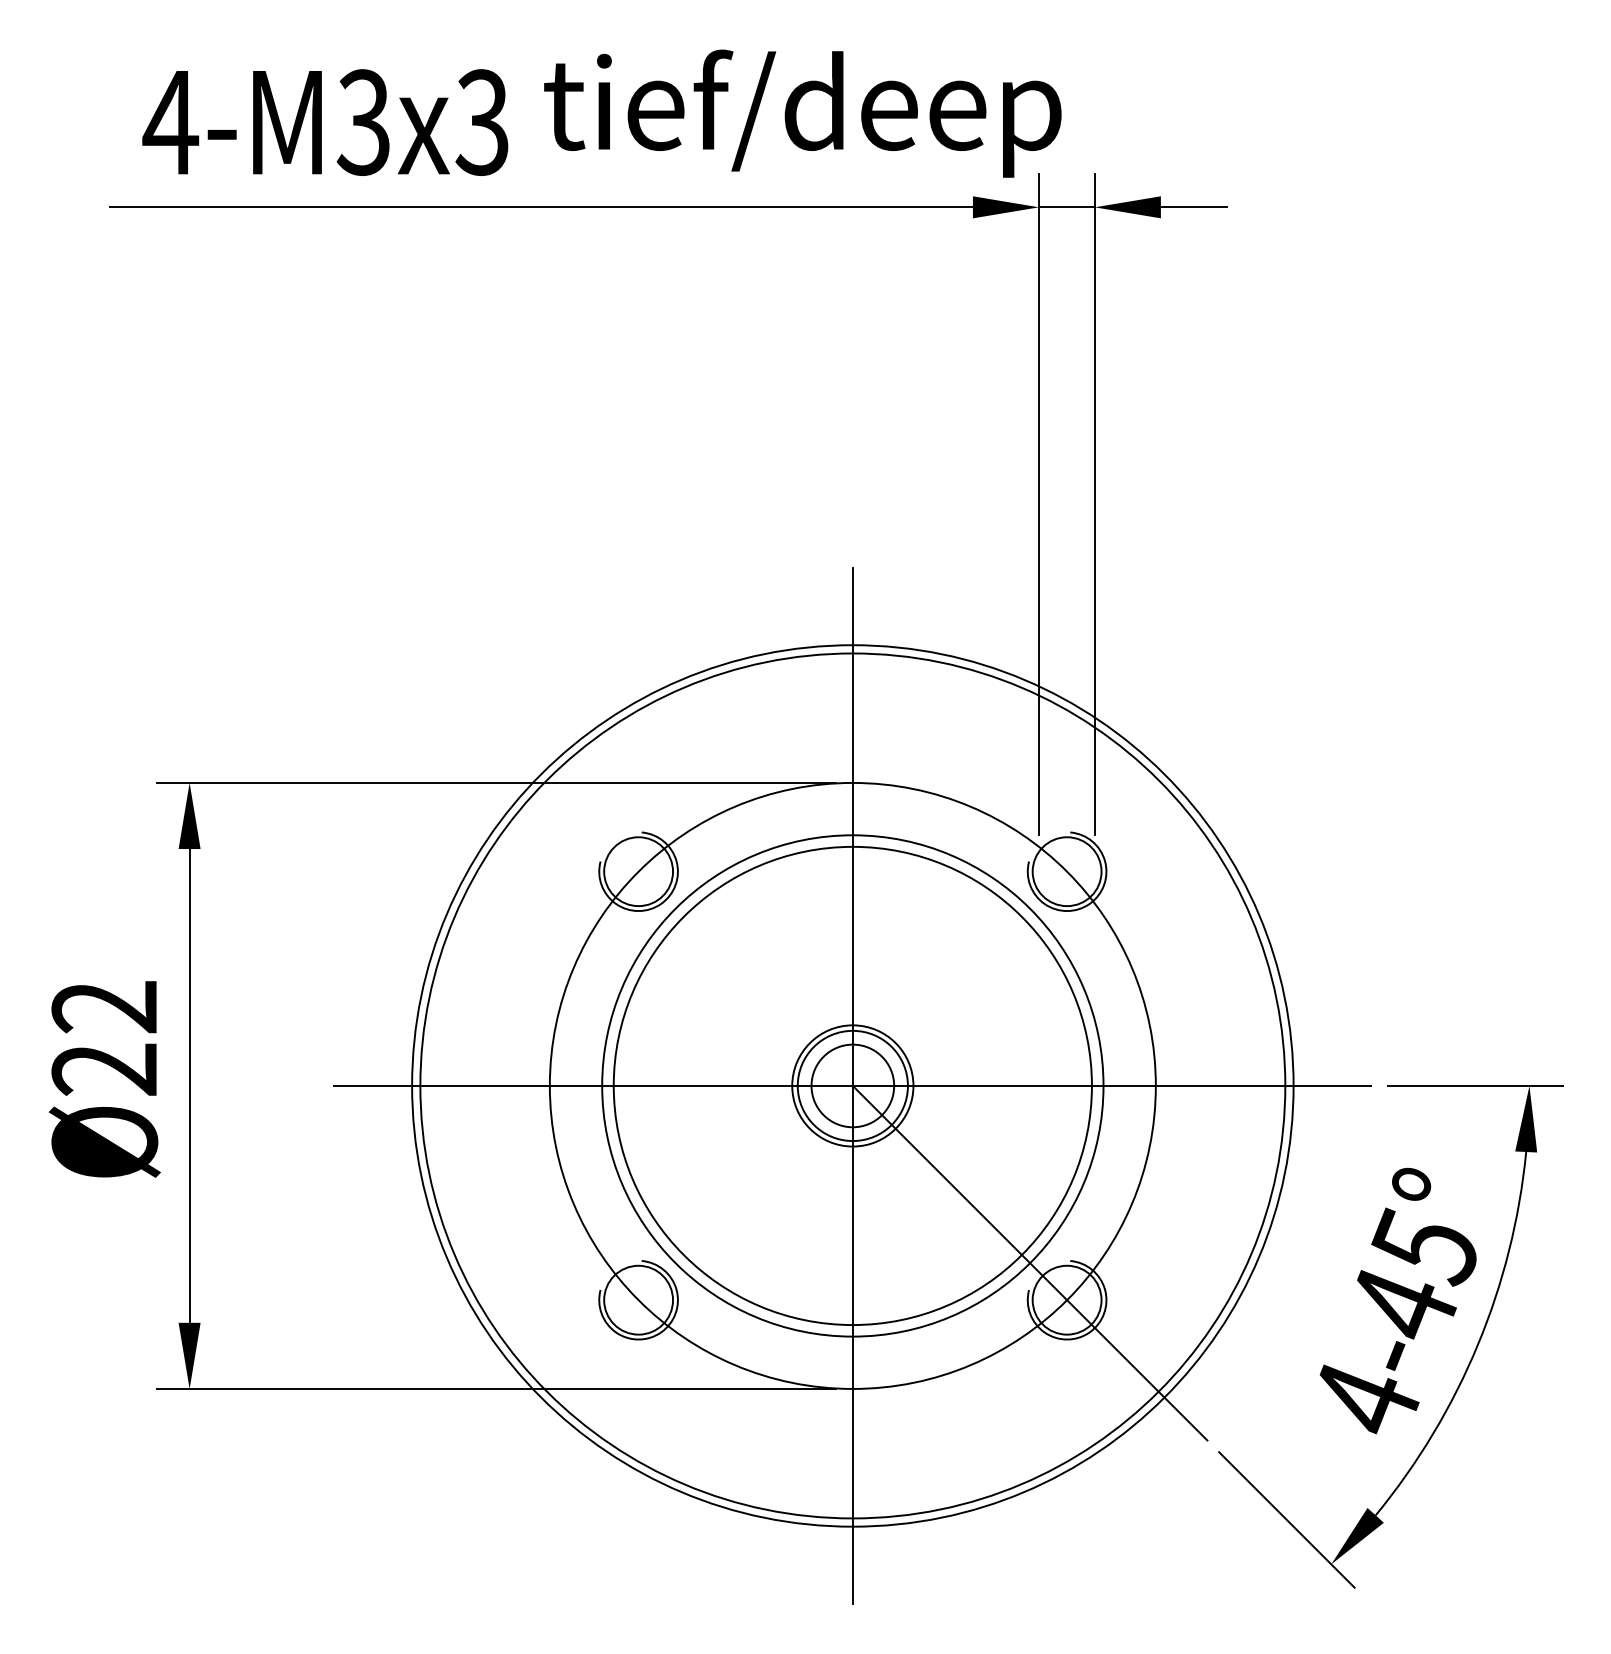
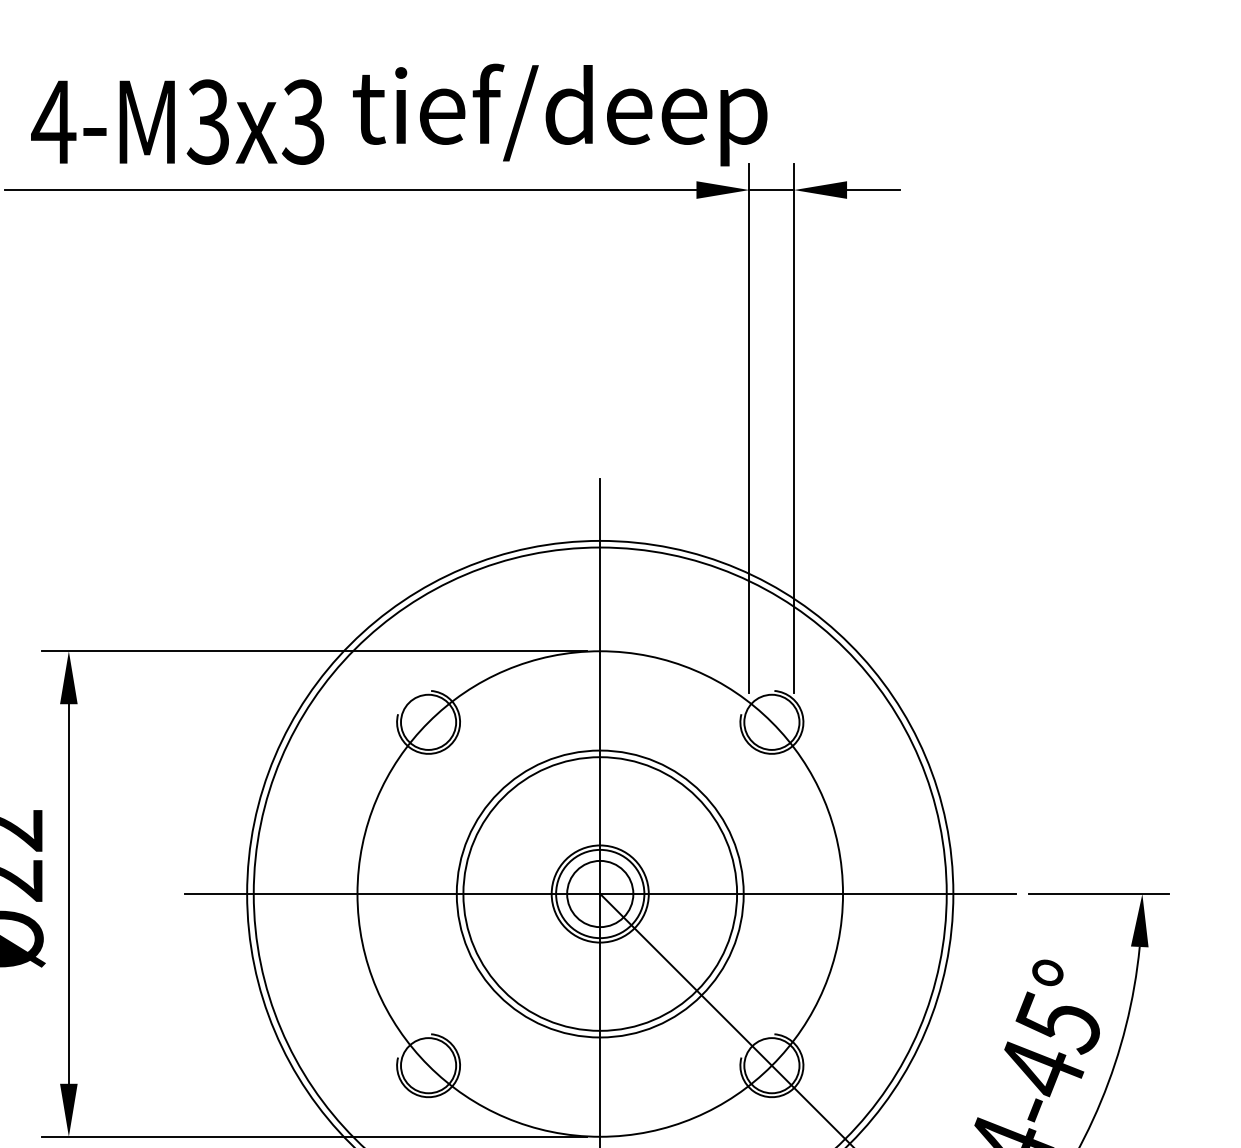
circle: (852, 1085) -> (599, 893), size x0.71
circle: (852, 1085) -> (599, 893), size x0.71

